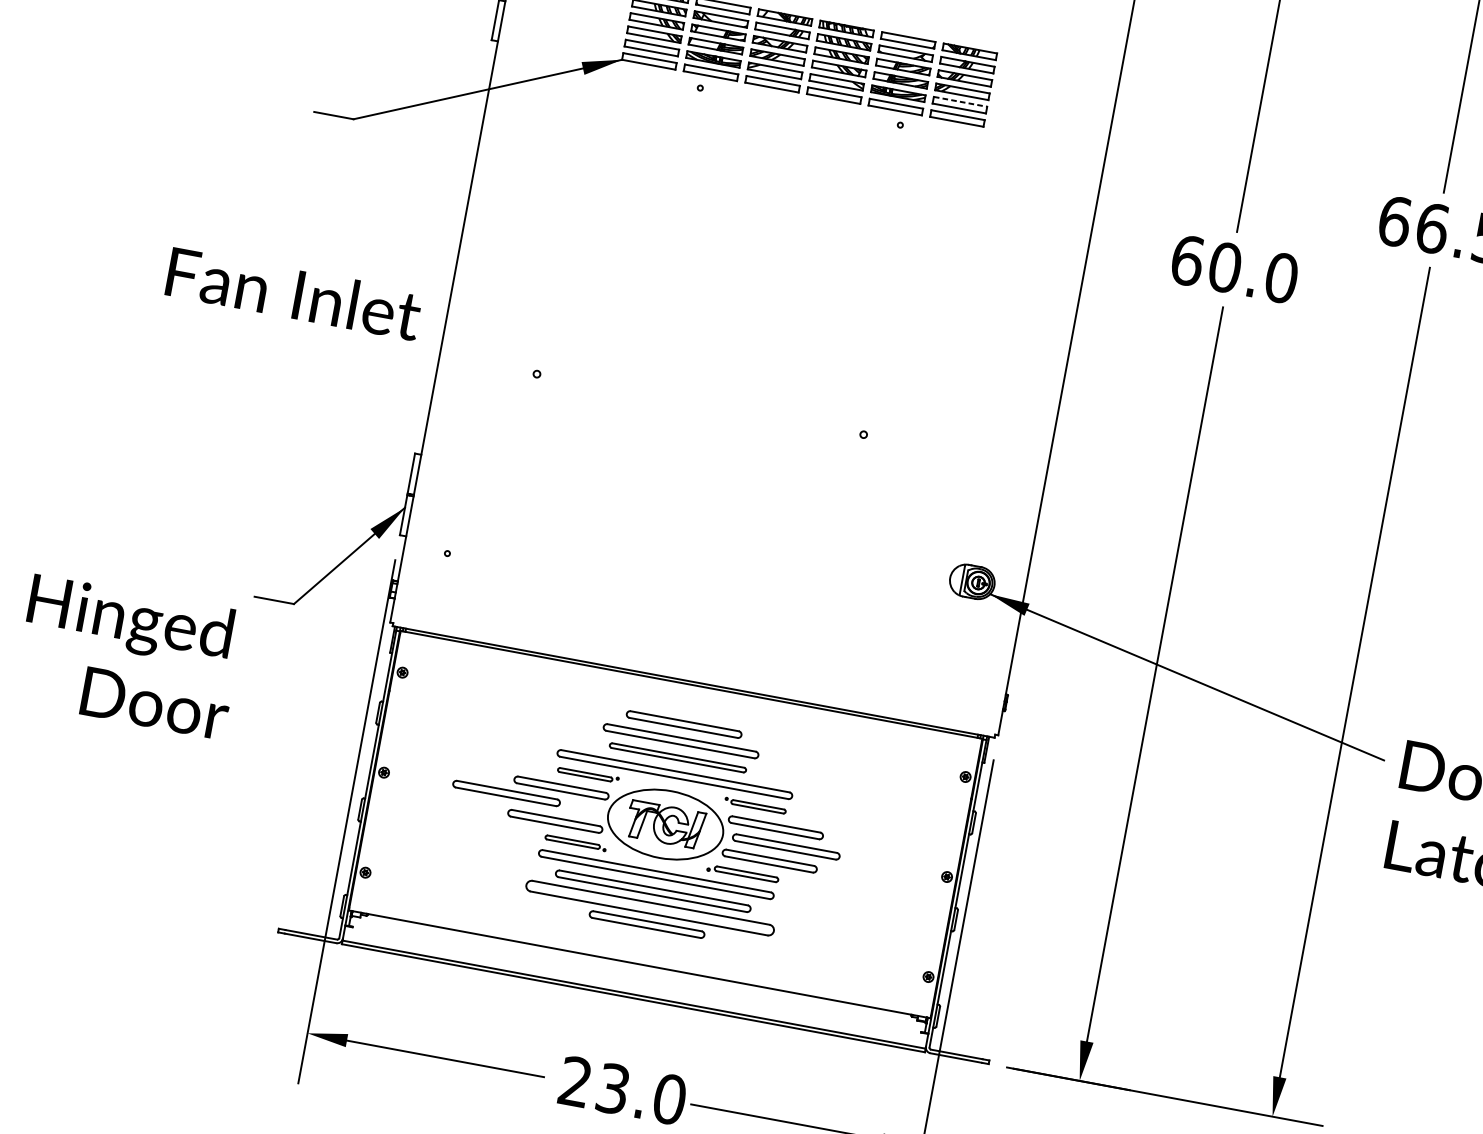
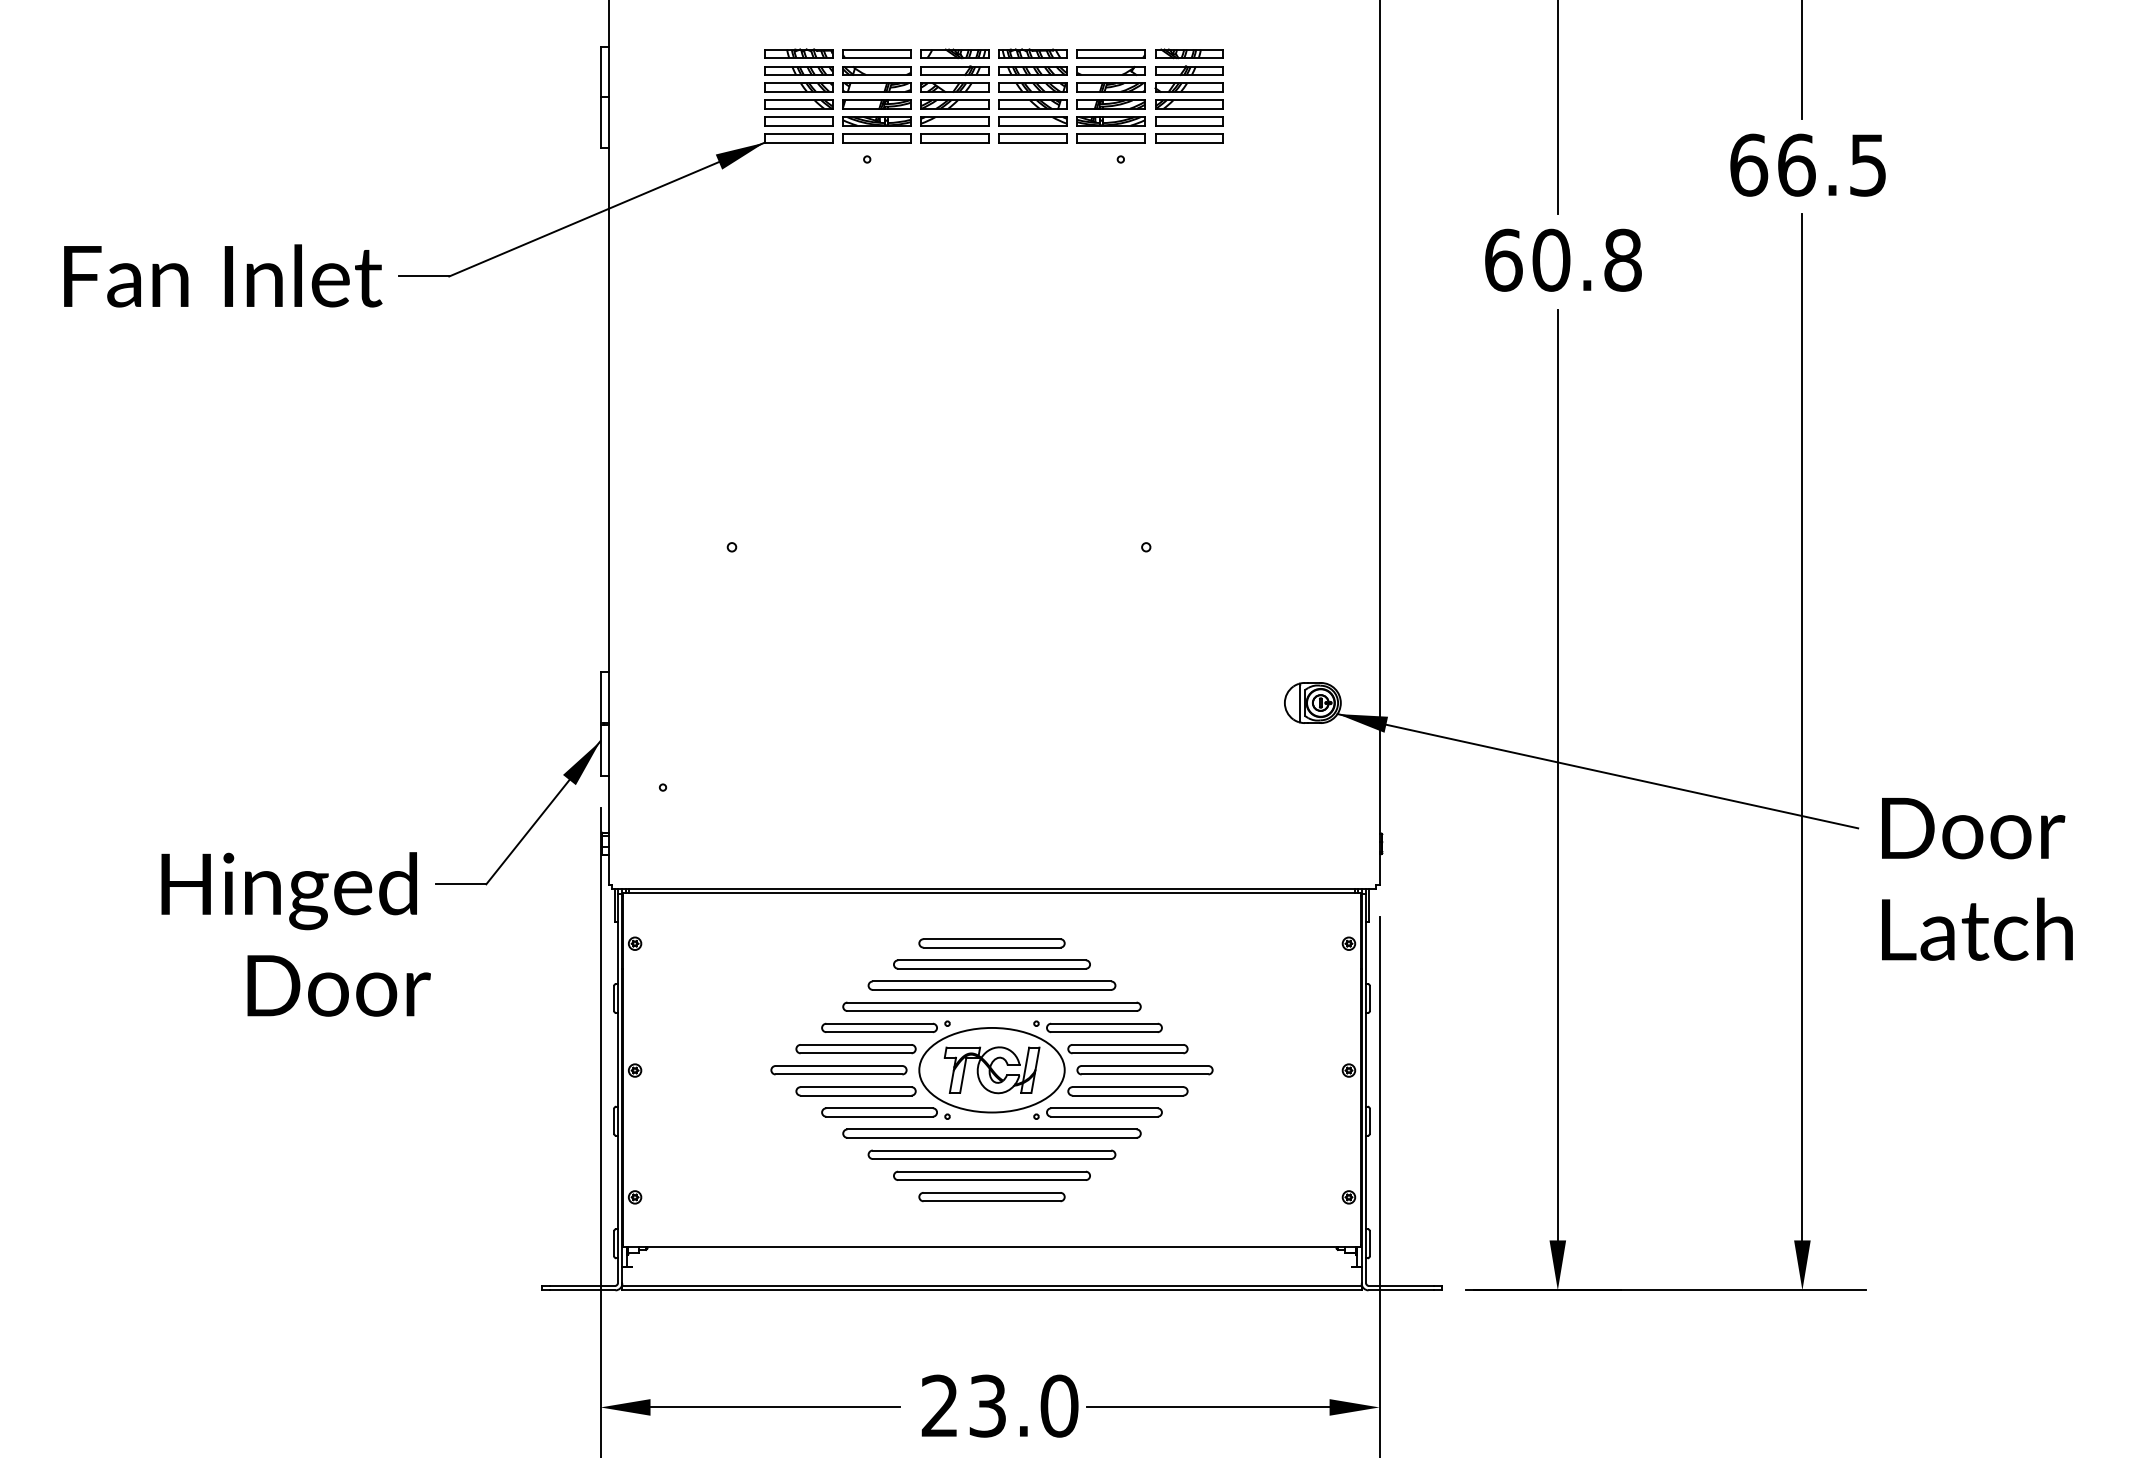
line: (960, 102) -> (1189, 117), dashed -> solid
text: (1281, 278) -> (1622, 260), 60.0 -> 60.8
text: (294, 293) -> (223, 275), moved
text: (128, 656) -> (295, 934), moved
part: (677, 757) -> (991, 985), size x1.43
part: (588, 774) -> (885, 1026), size x1.67
part: (506, 793) -> (838, 1070), moved
part: (755, 805) -> (1097, 1026), size x1.67
part: (575, 843) -> (885, 1113), size x1.67
part: (742, 874) -> (1097, 1113), size x1.43
part: (649, 907) -> (991, 1175), size x0.62

